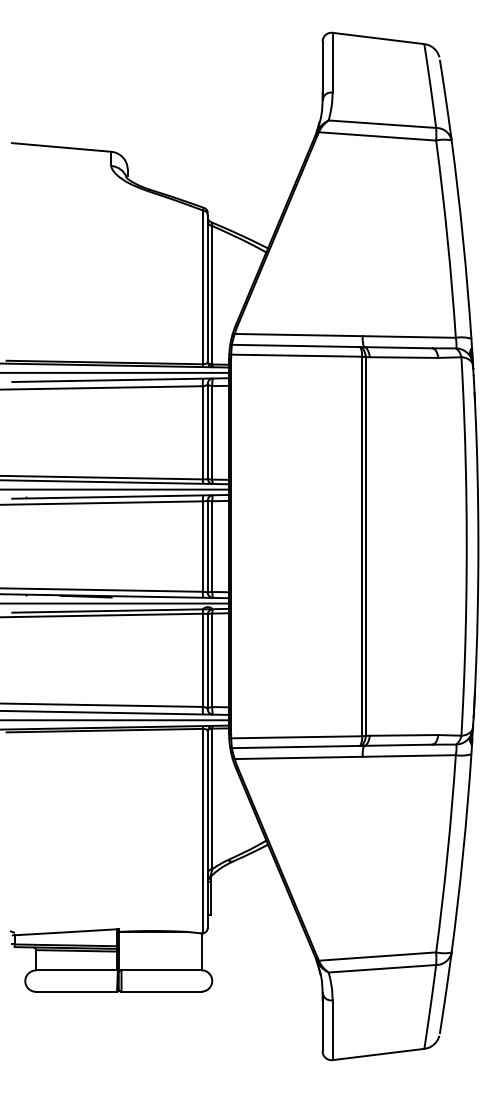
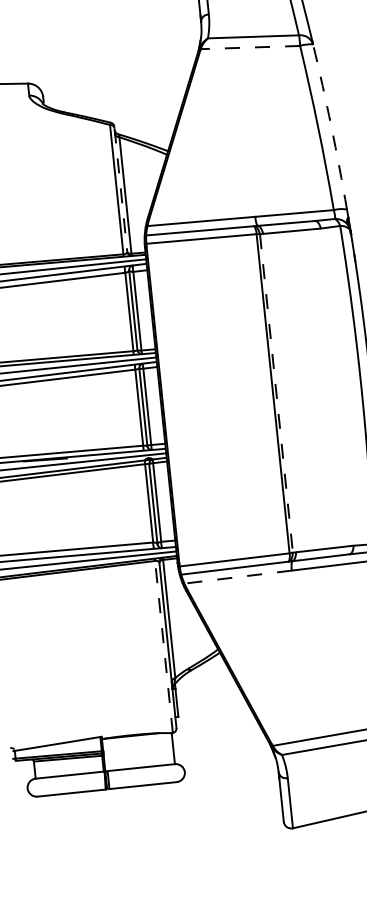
line: (377, 136) -> (250, 47), solid -> dashed
arc: (463, 239) -> (331, 126), solid -> dashed
line: (207, 289) -> (120, 191), solid -> dashed
line: (366, 546) -> (276, 393), solid -> dashed
line: (298, 757) -> (237, 576), solid -> dashed
line: (202, 830) -> (163, 646), solid -> dashed

